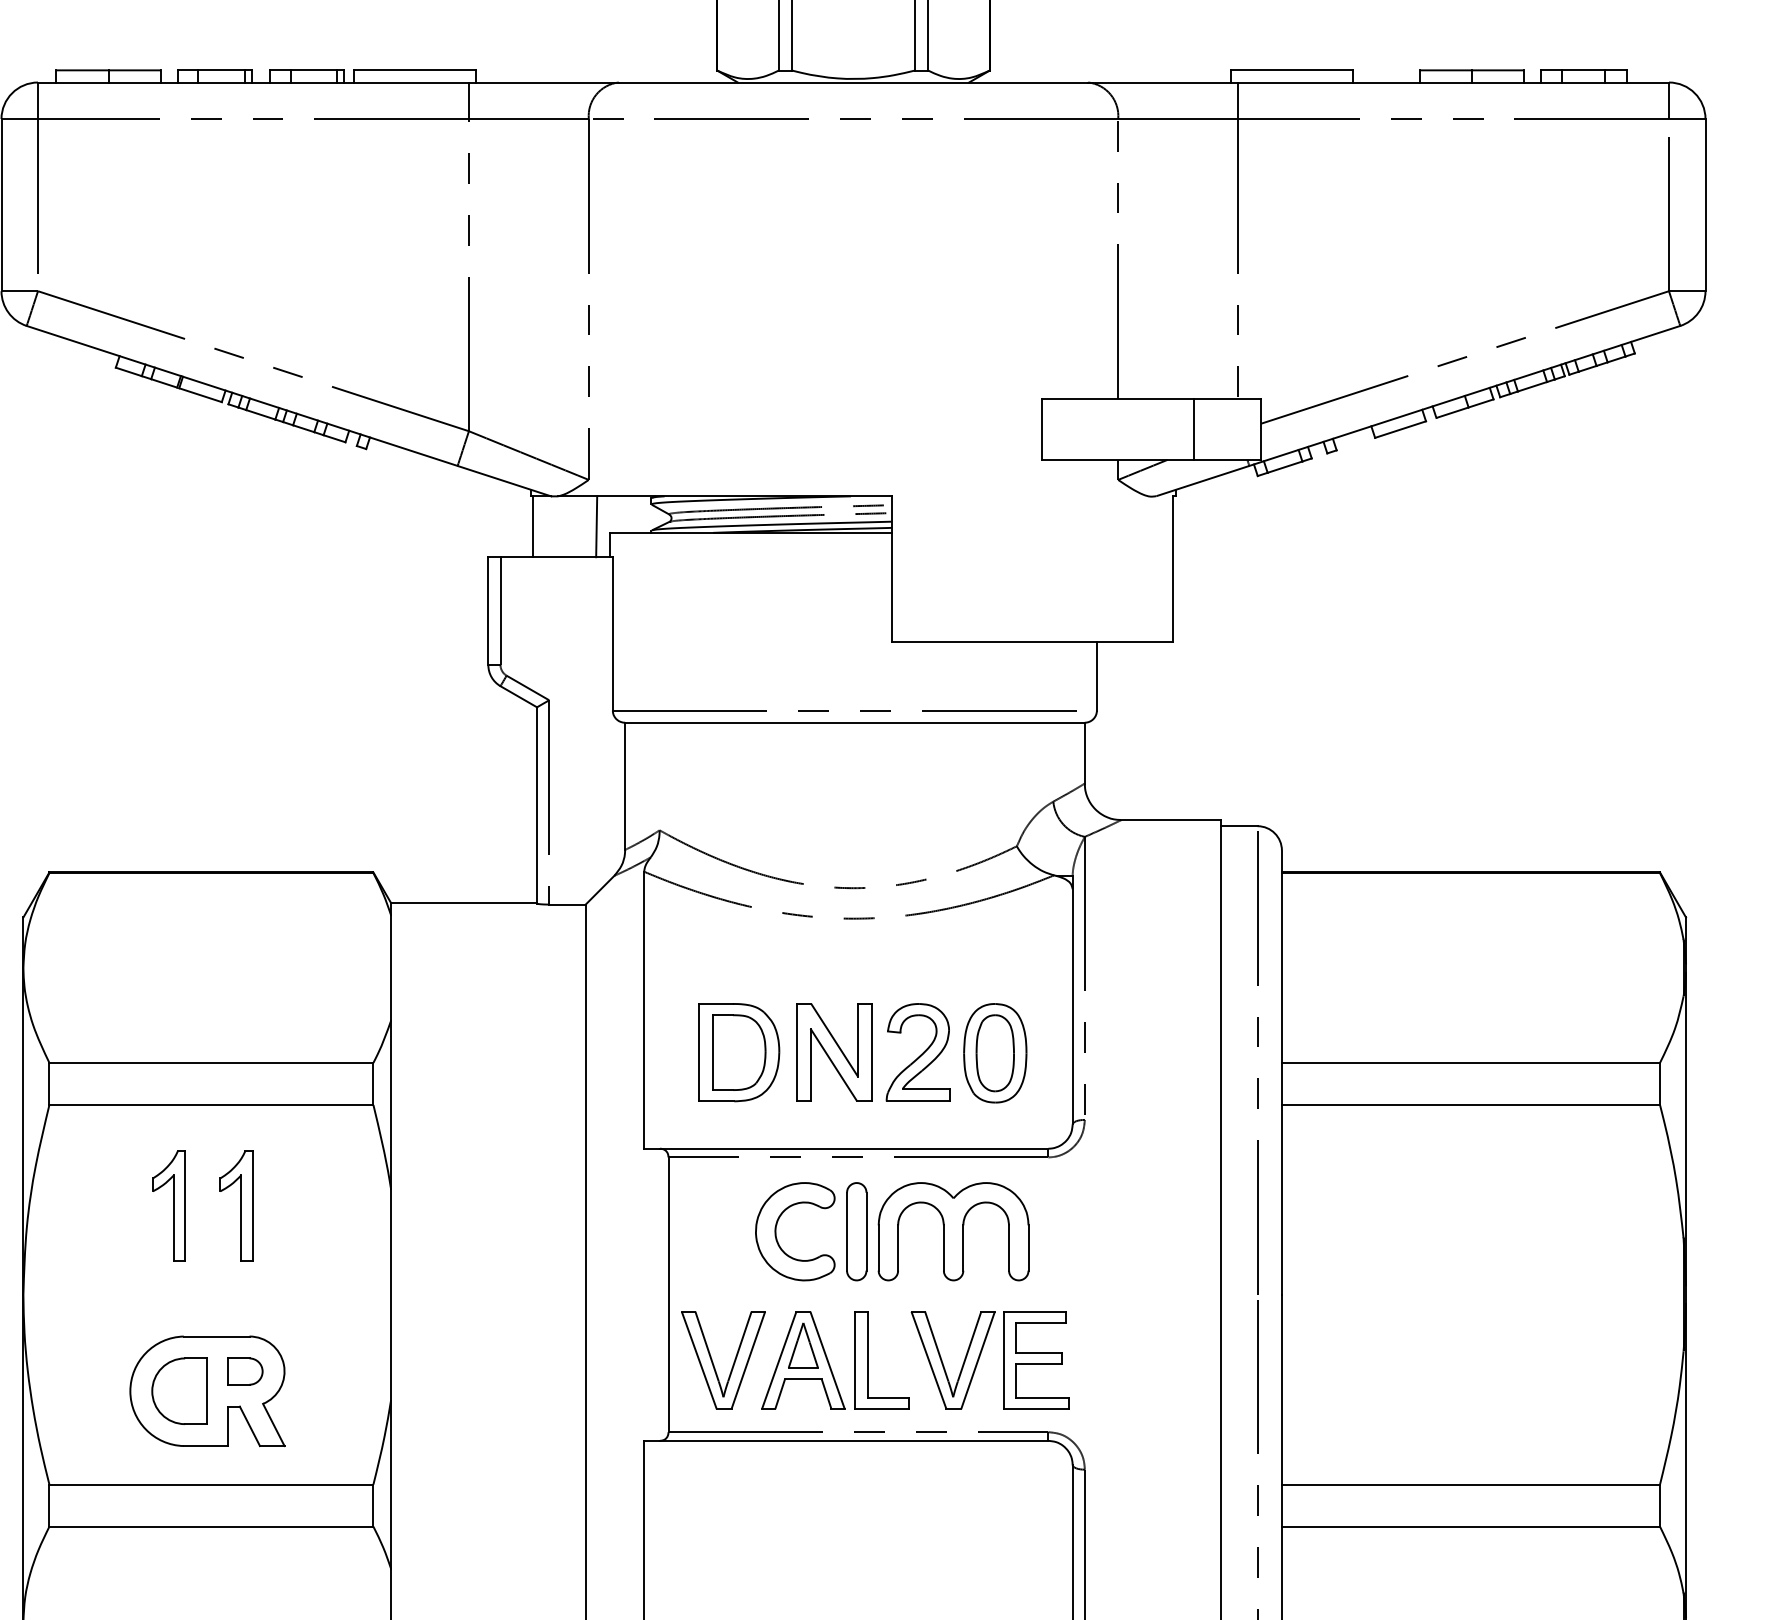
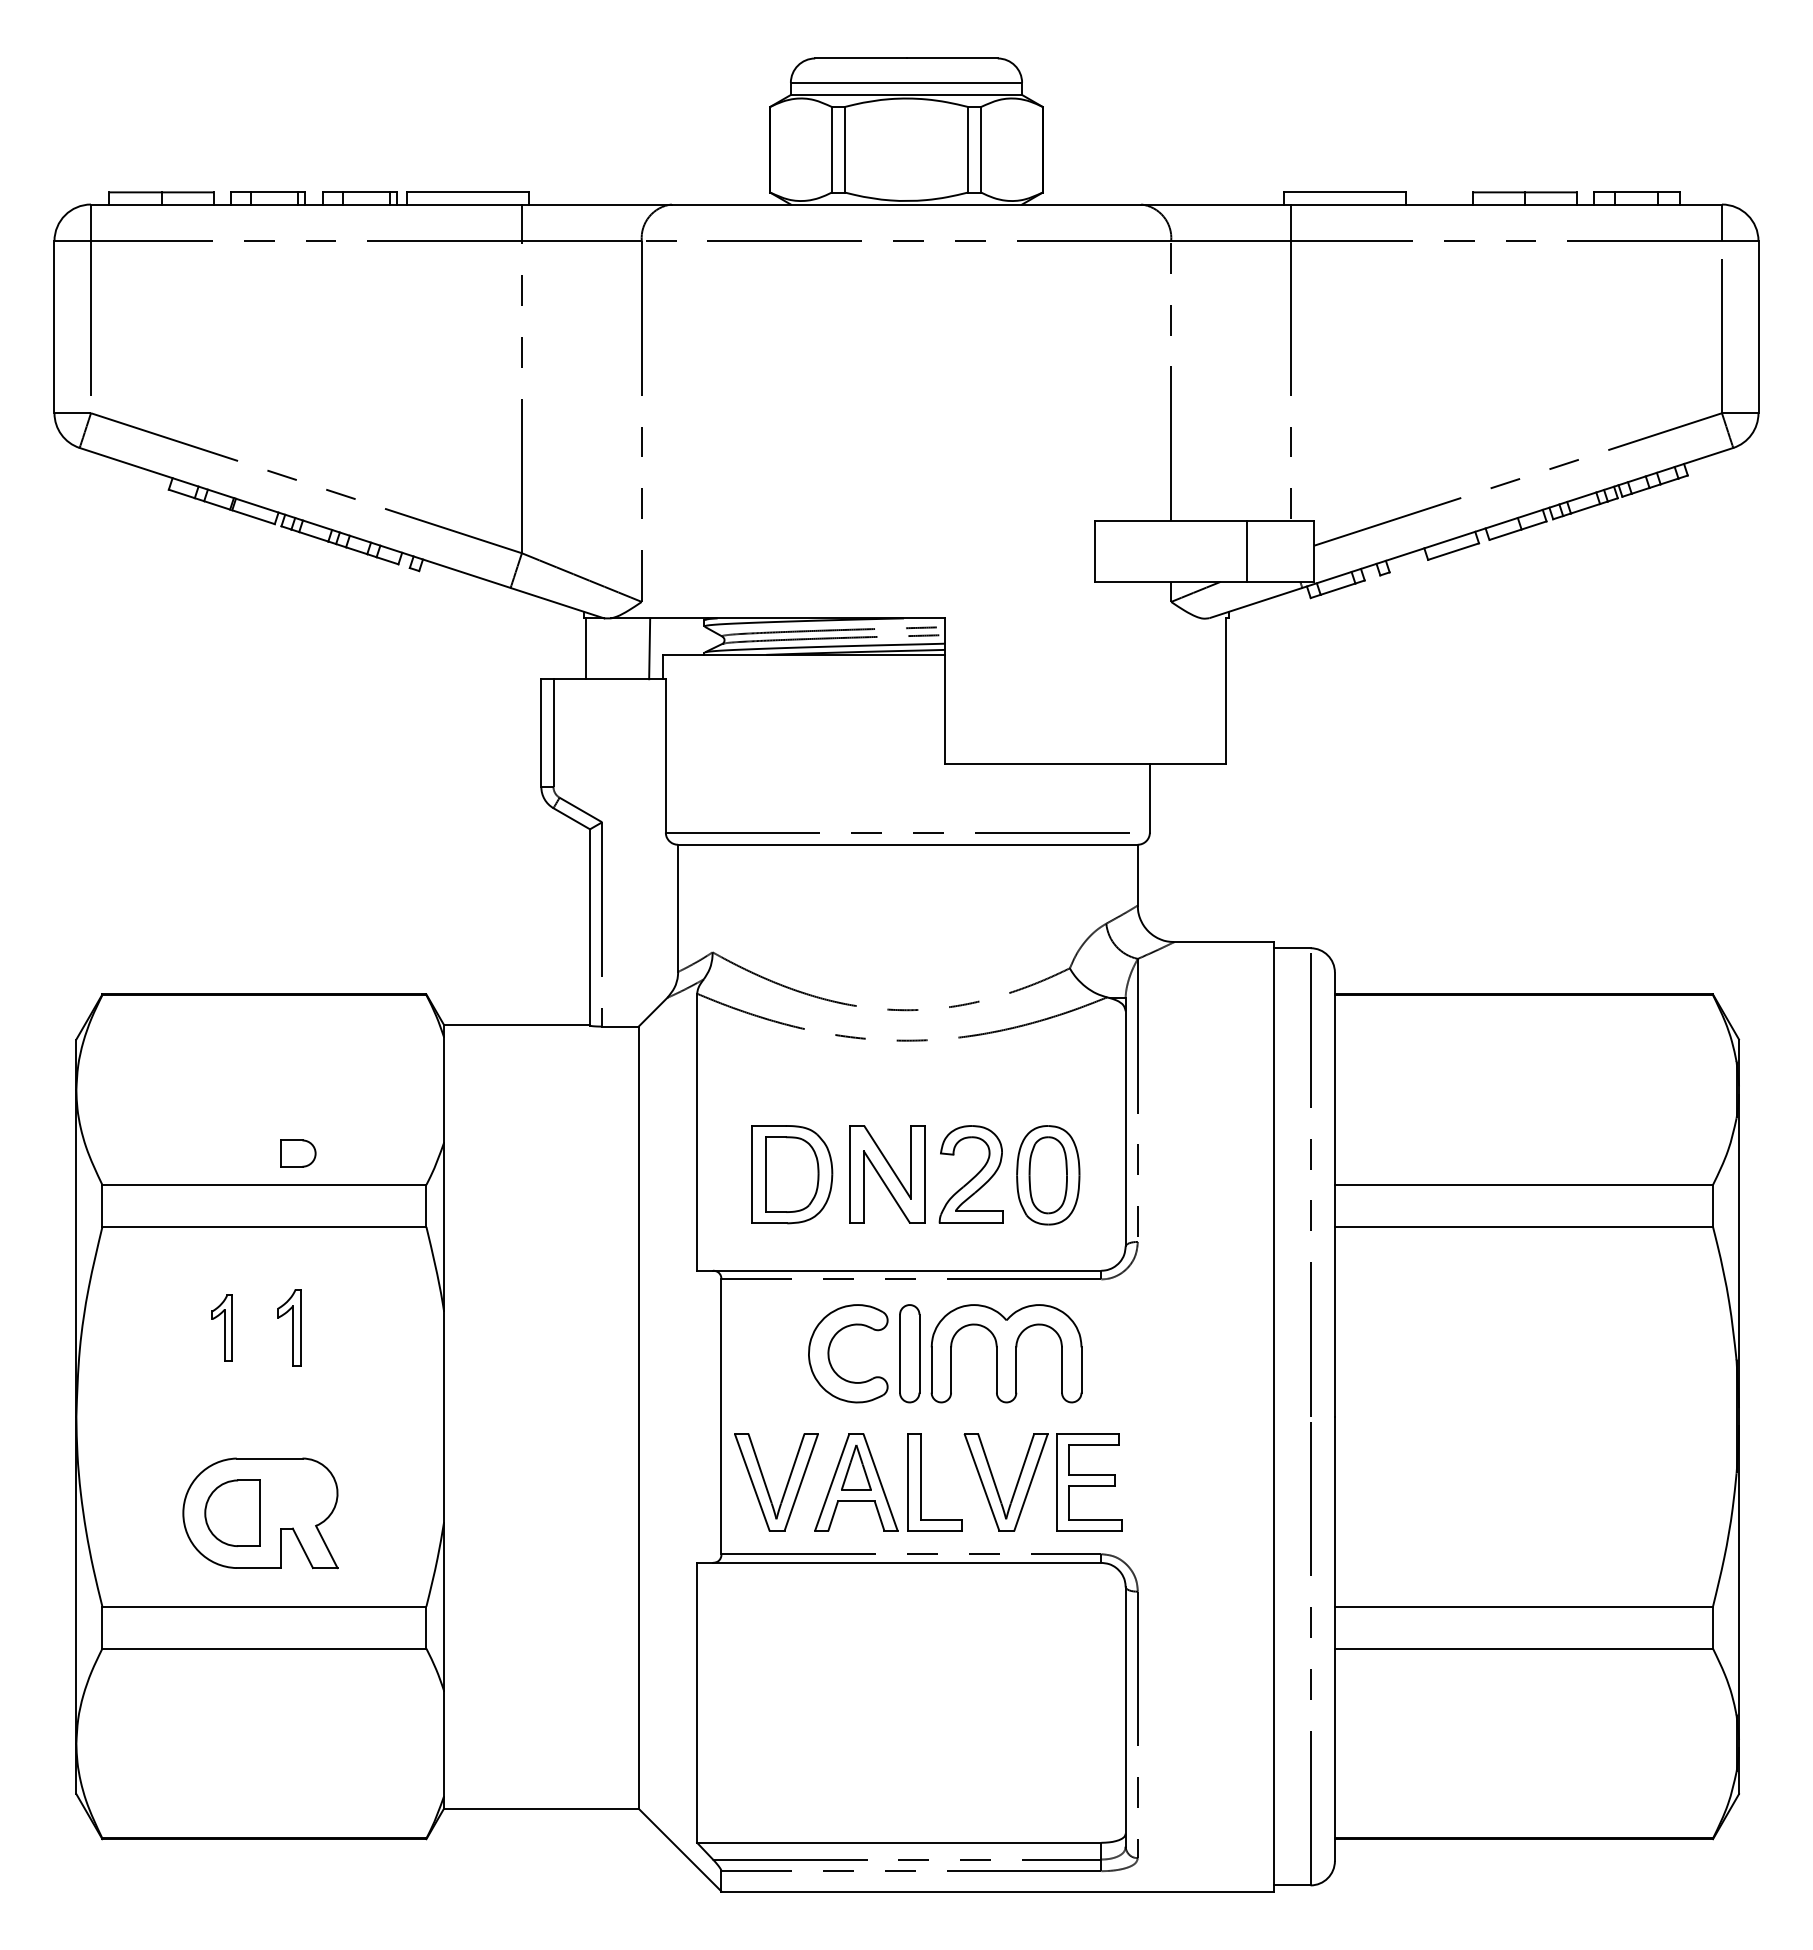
part: (168, 1205) -> (221, 1327), size x0.6
part: (236, 1205) -> (289, 1327), size x0.7
part: (245, 1371) -> (298, 1153), moved

